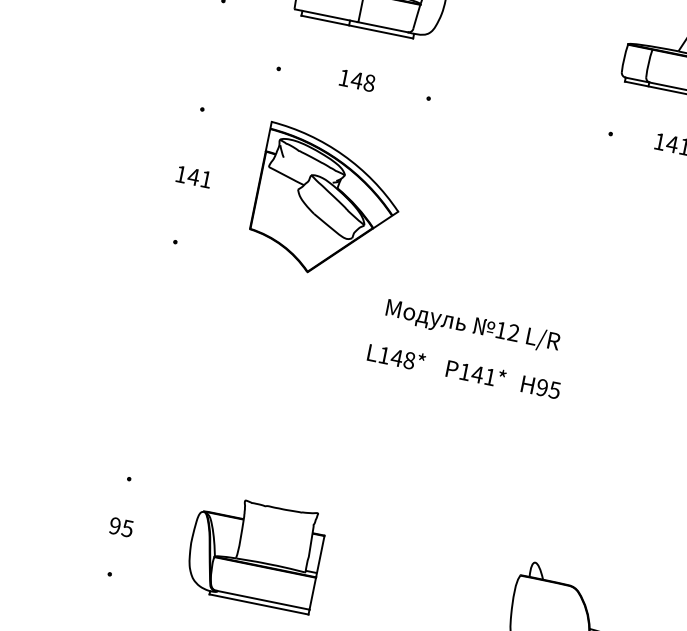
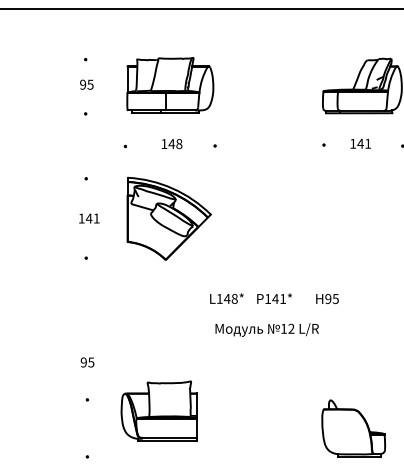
text: (471, 325) -> (266, 329), moved
text: (541, 386) -> (327, 298), moved
text: (121, 527) -> (87, 362), moved
part: (253, 550) -> (158, 410), moved

